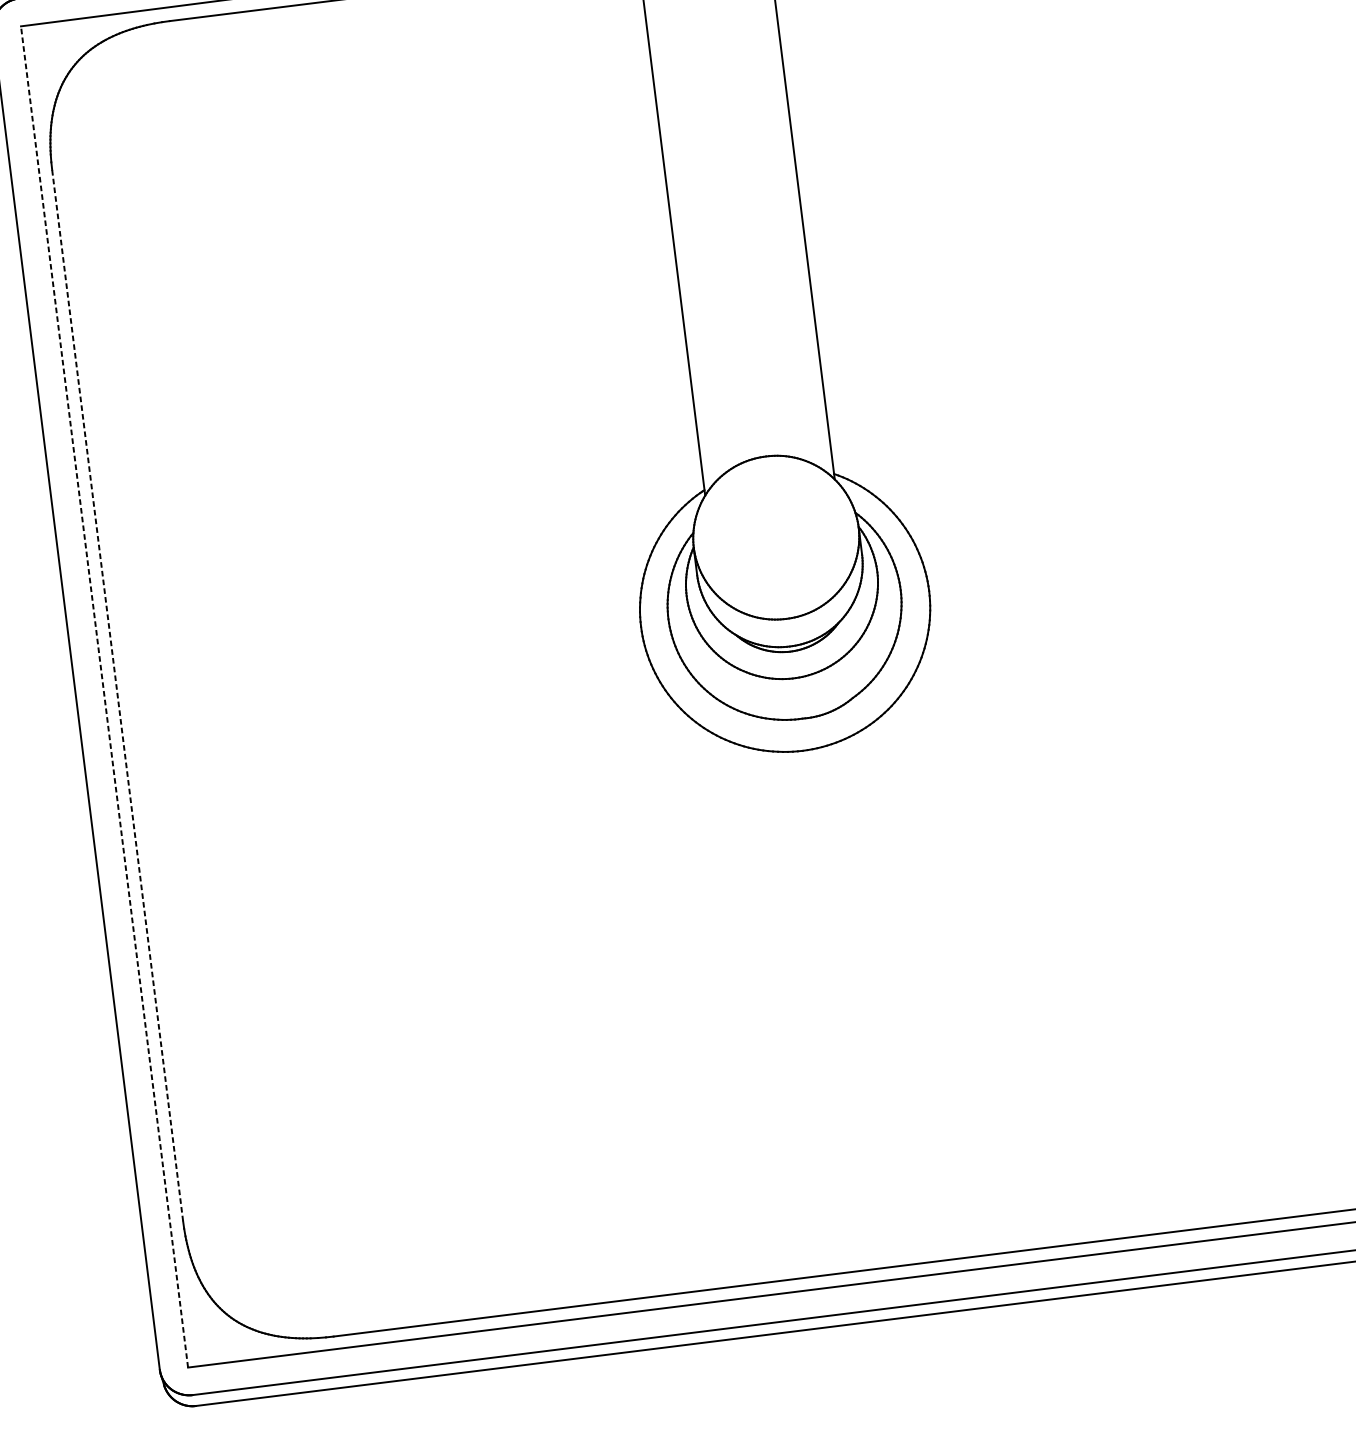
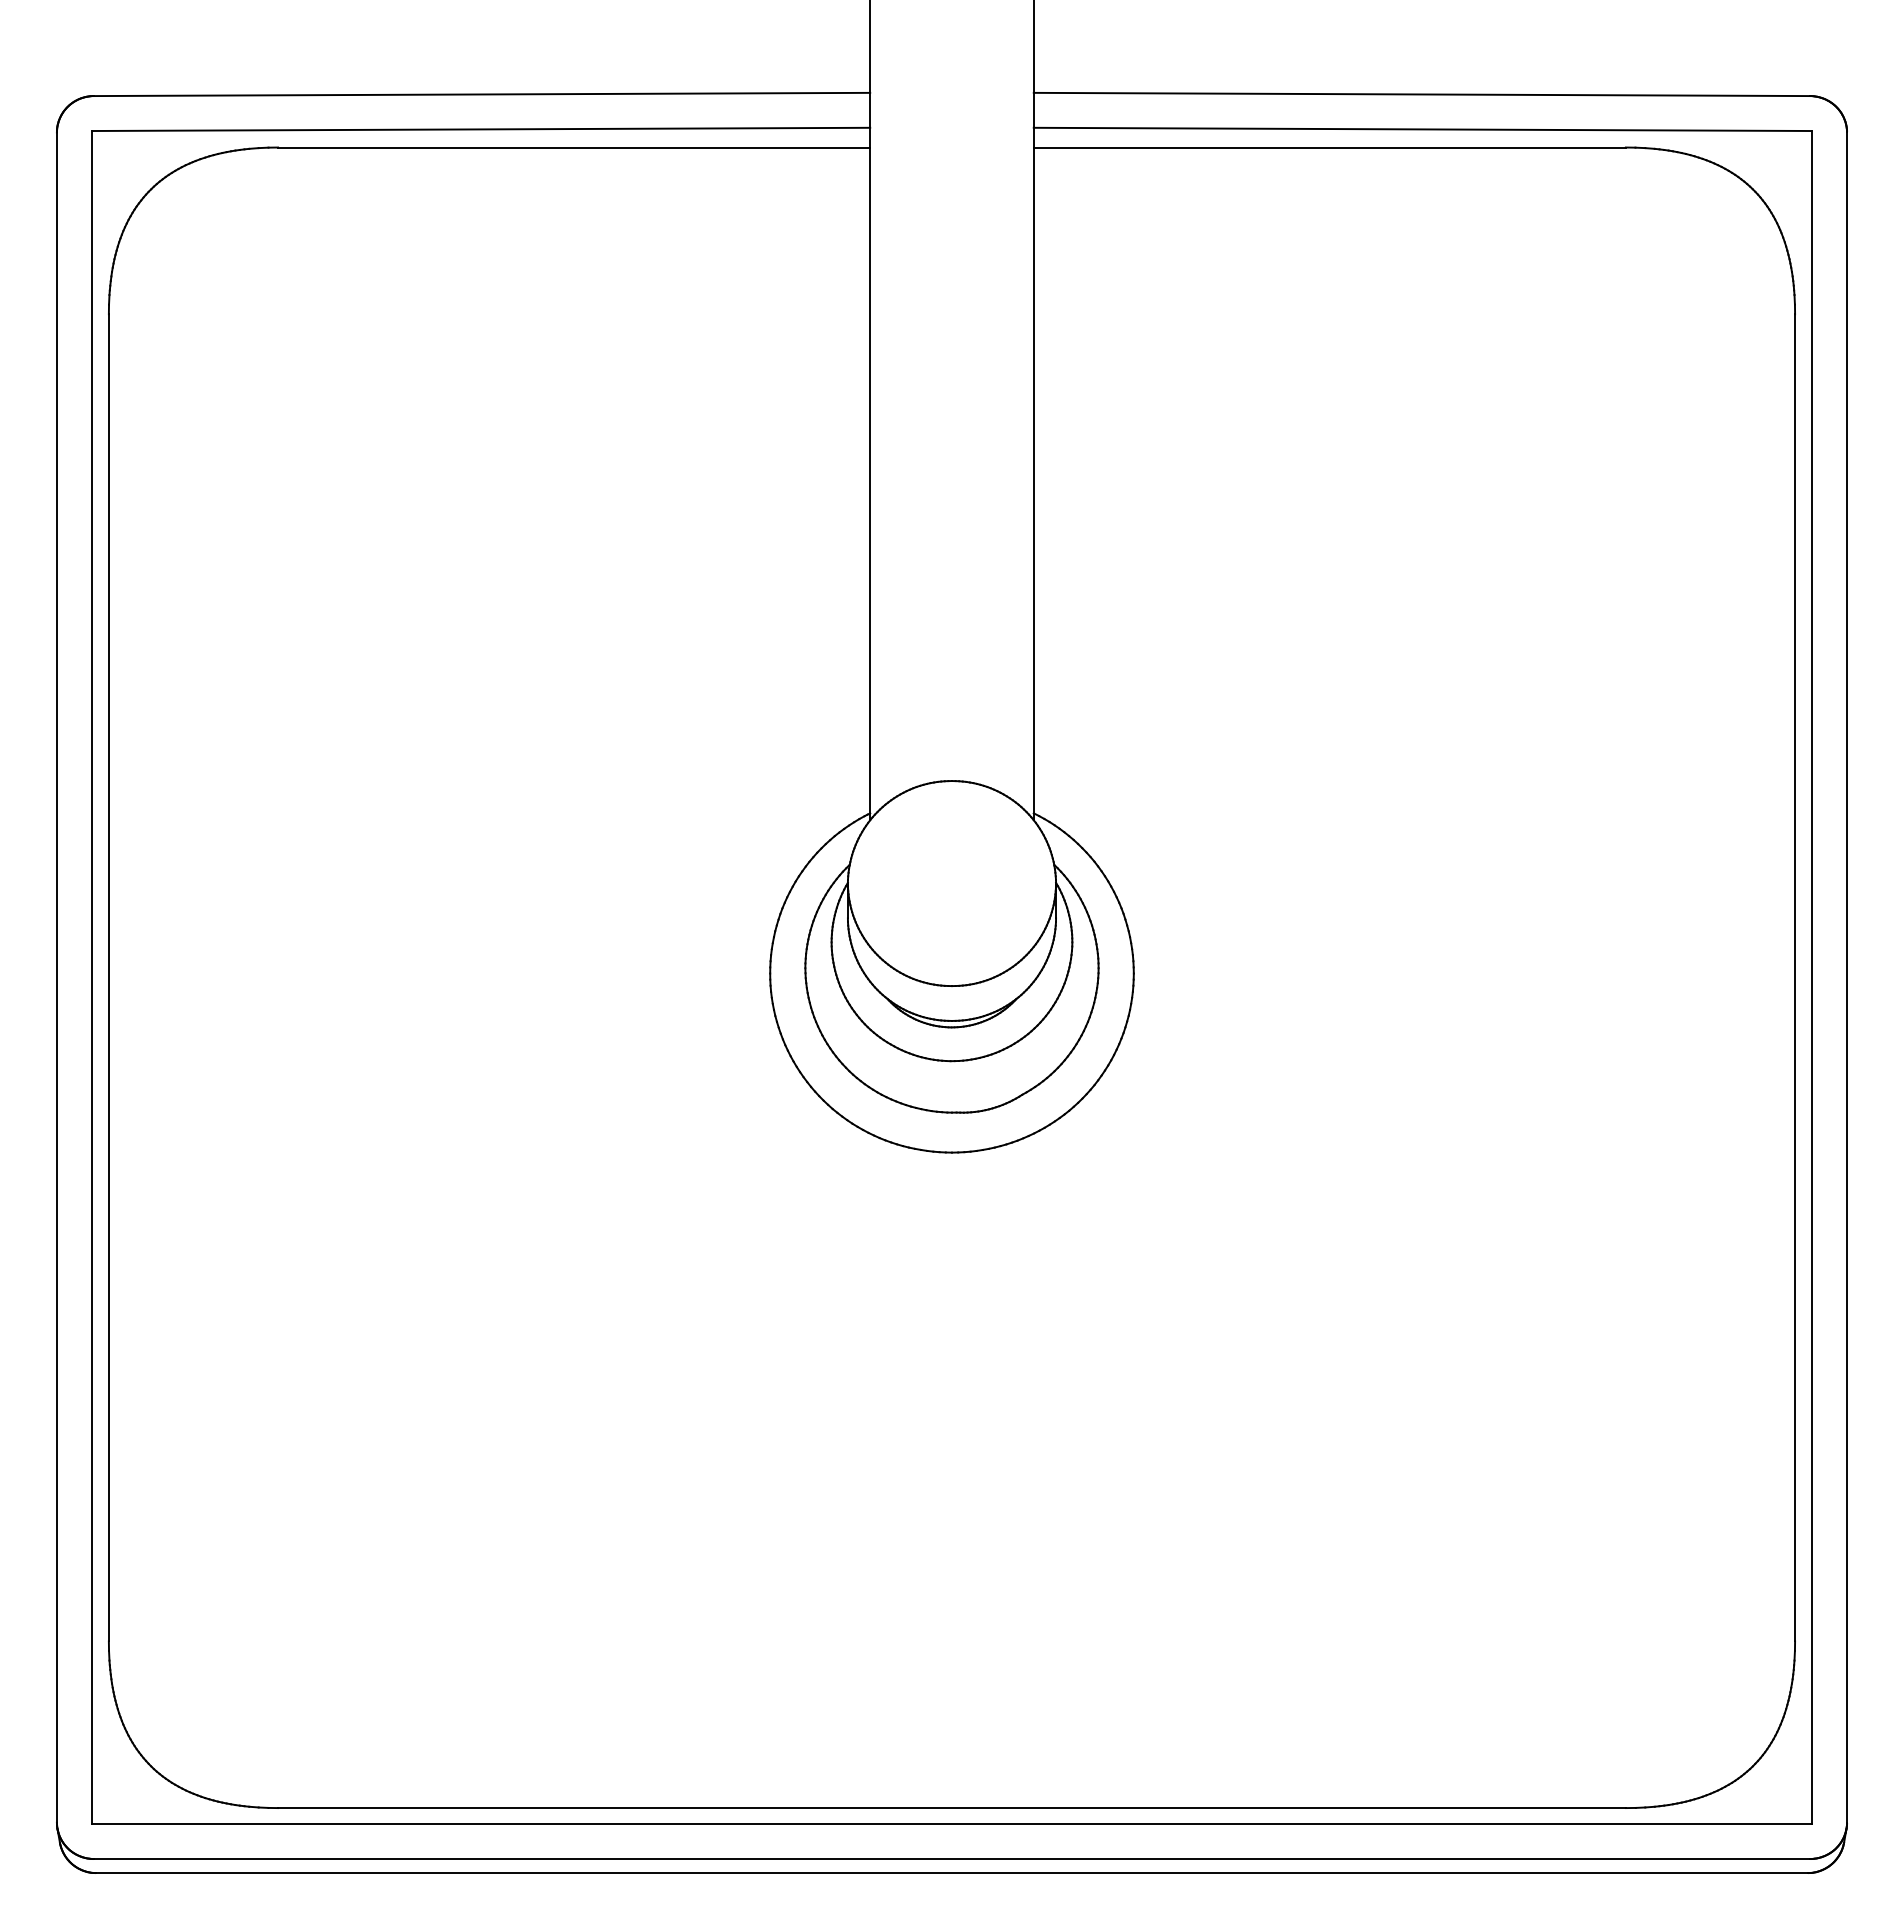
line: (117, 695) -> (108, 977), dashed -> solid
line: (104, 696) -> (92, 977), dashed -> solid

